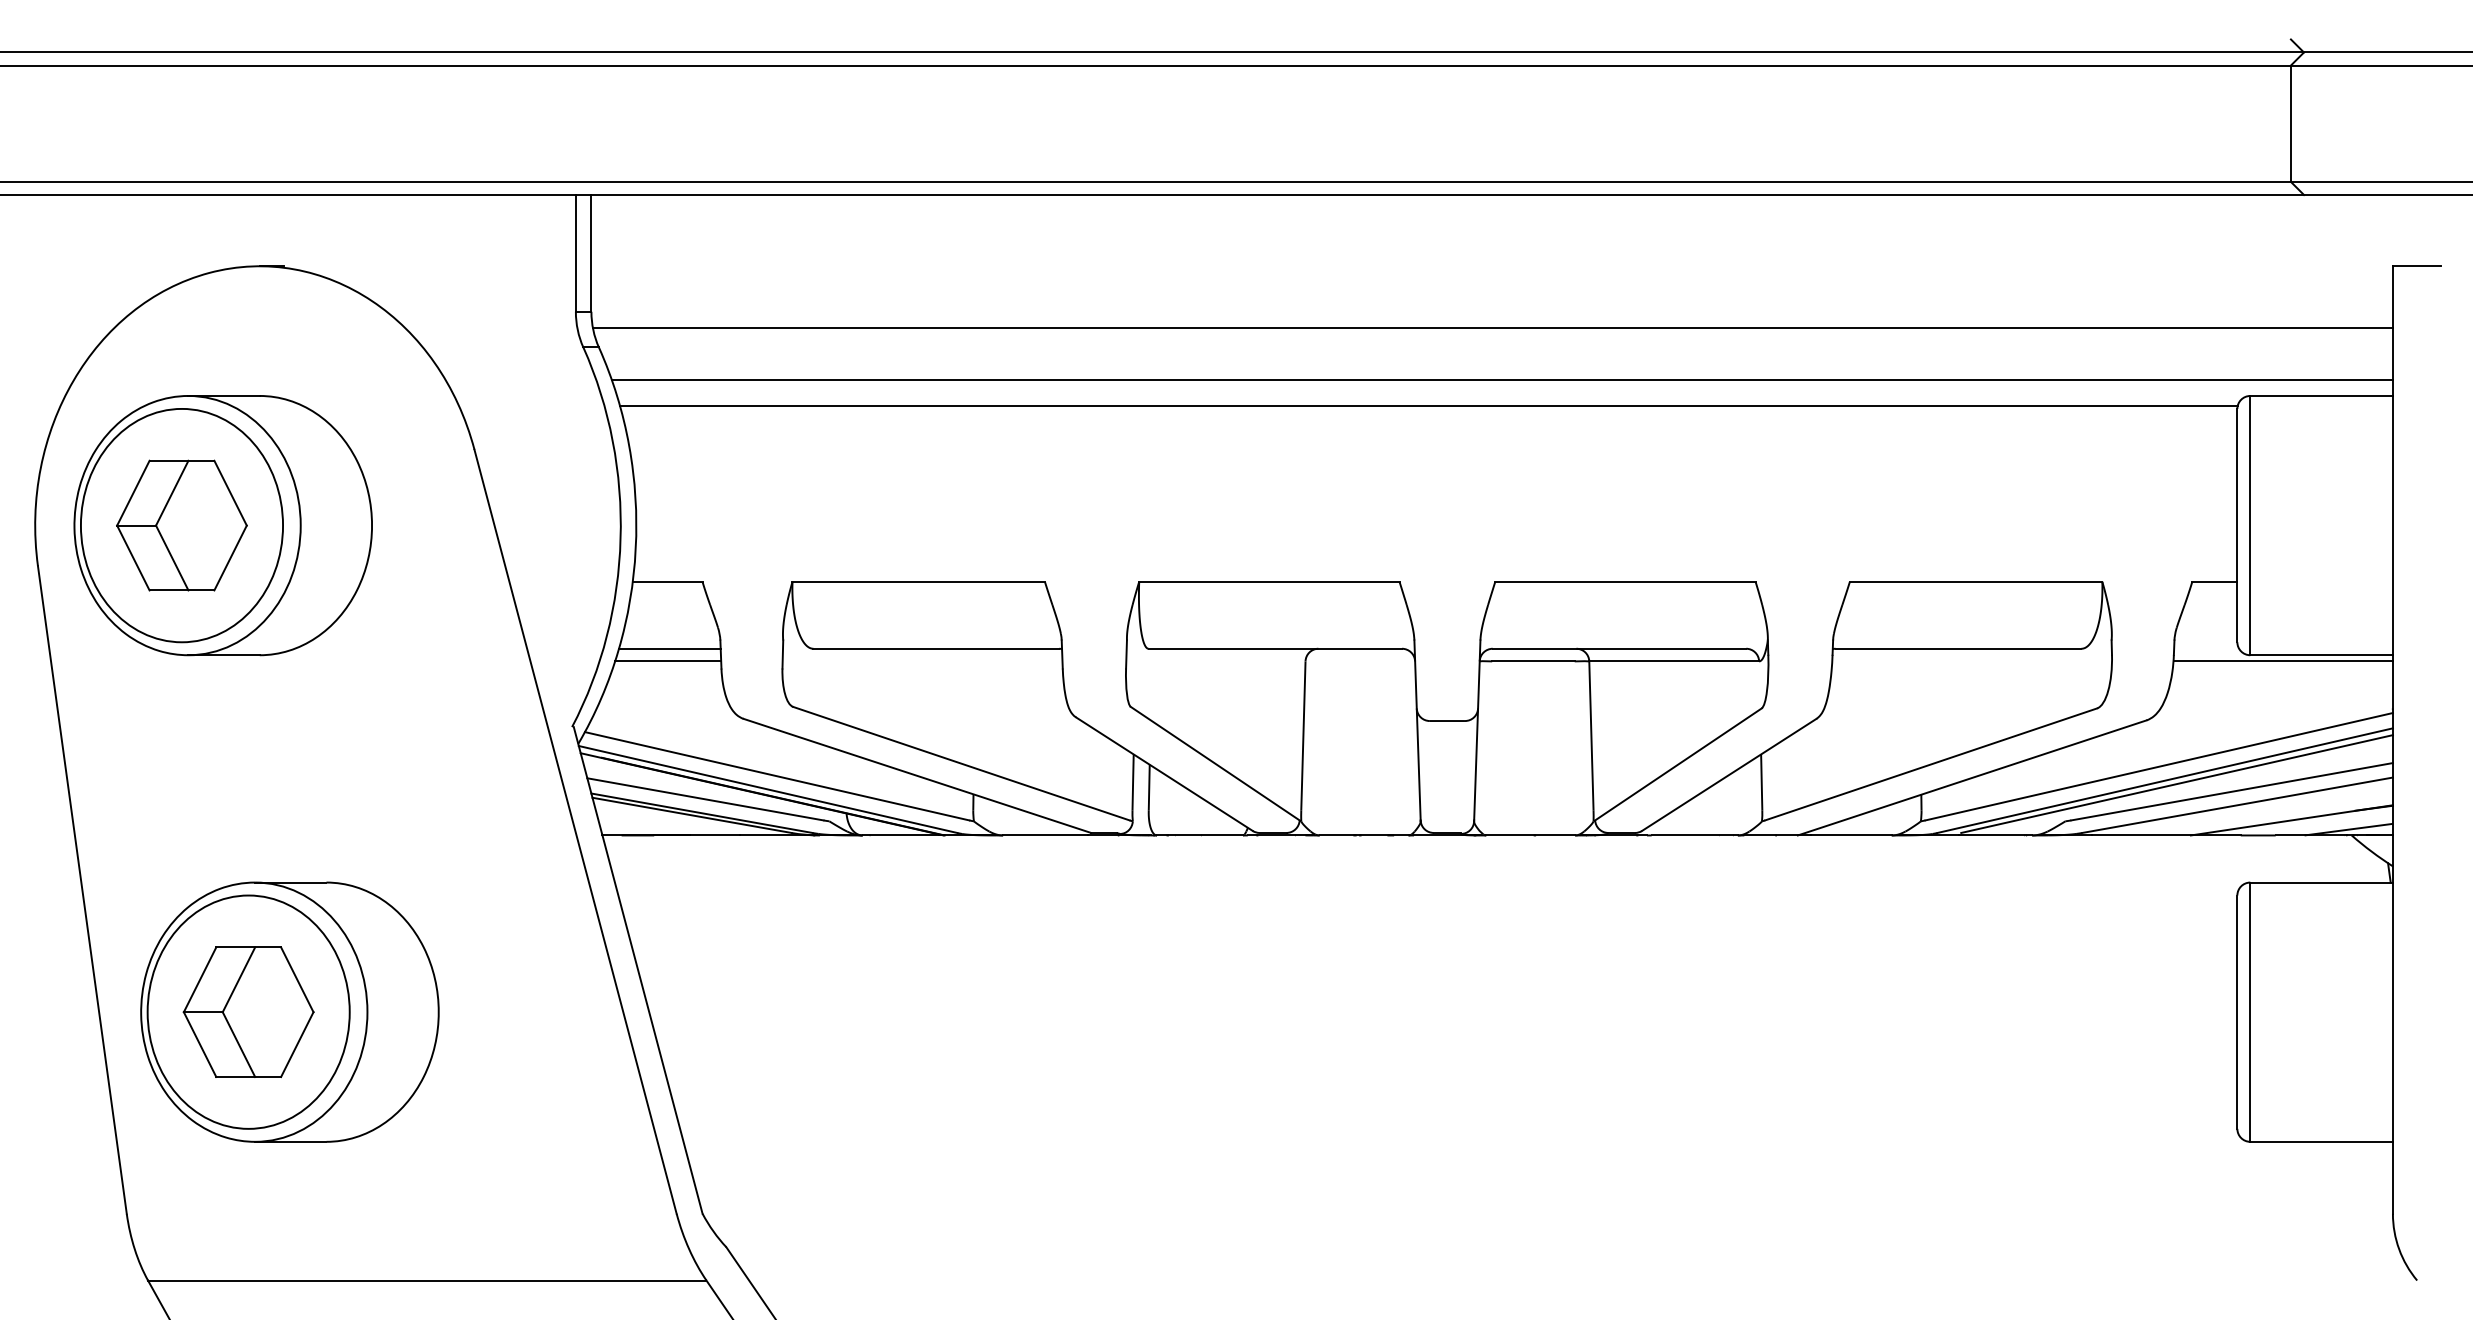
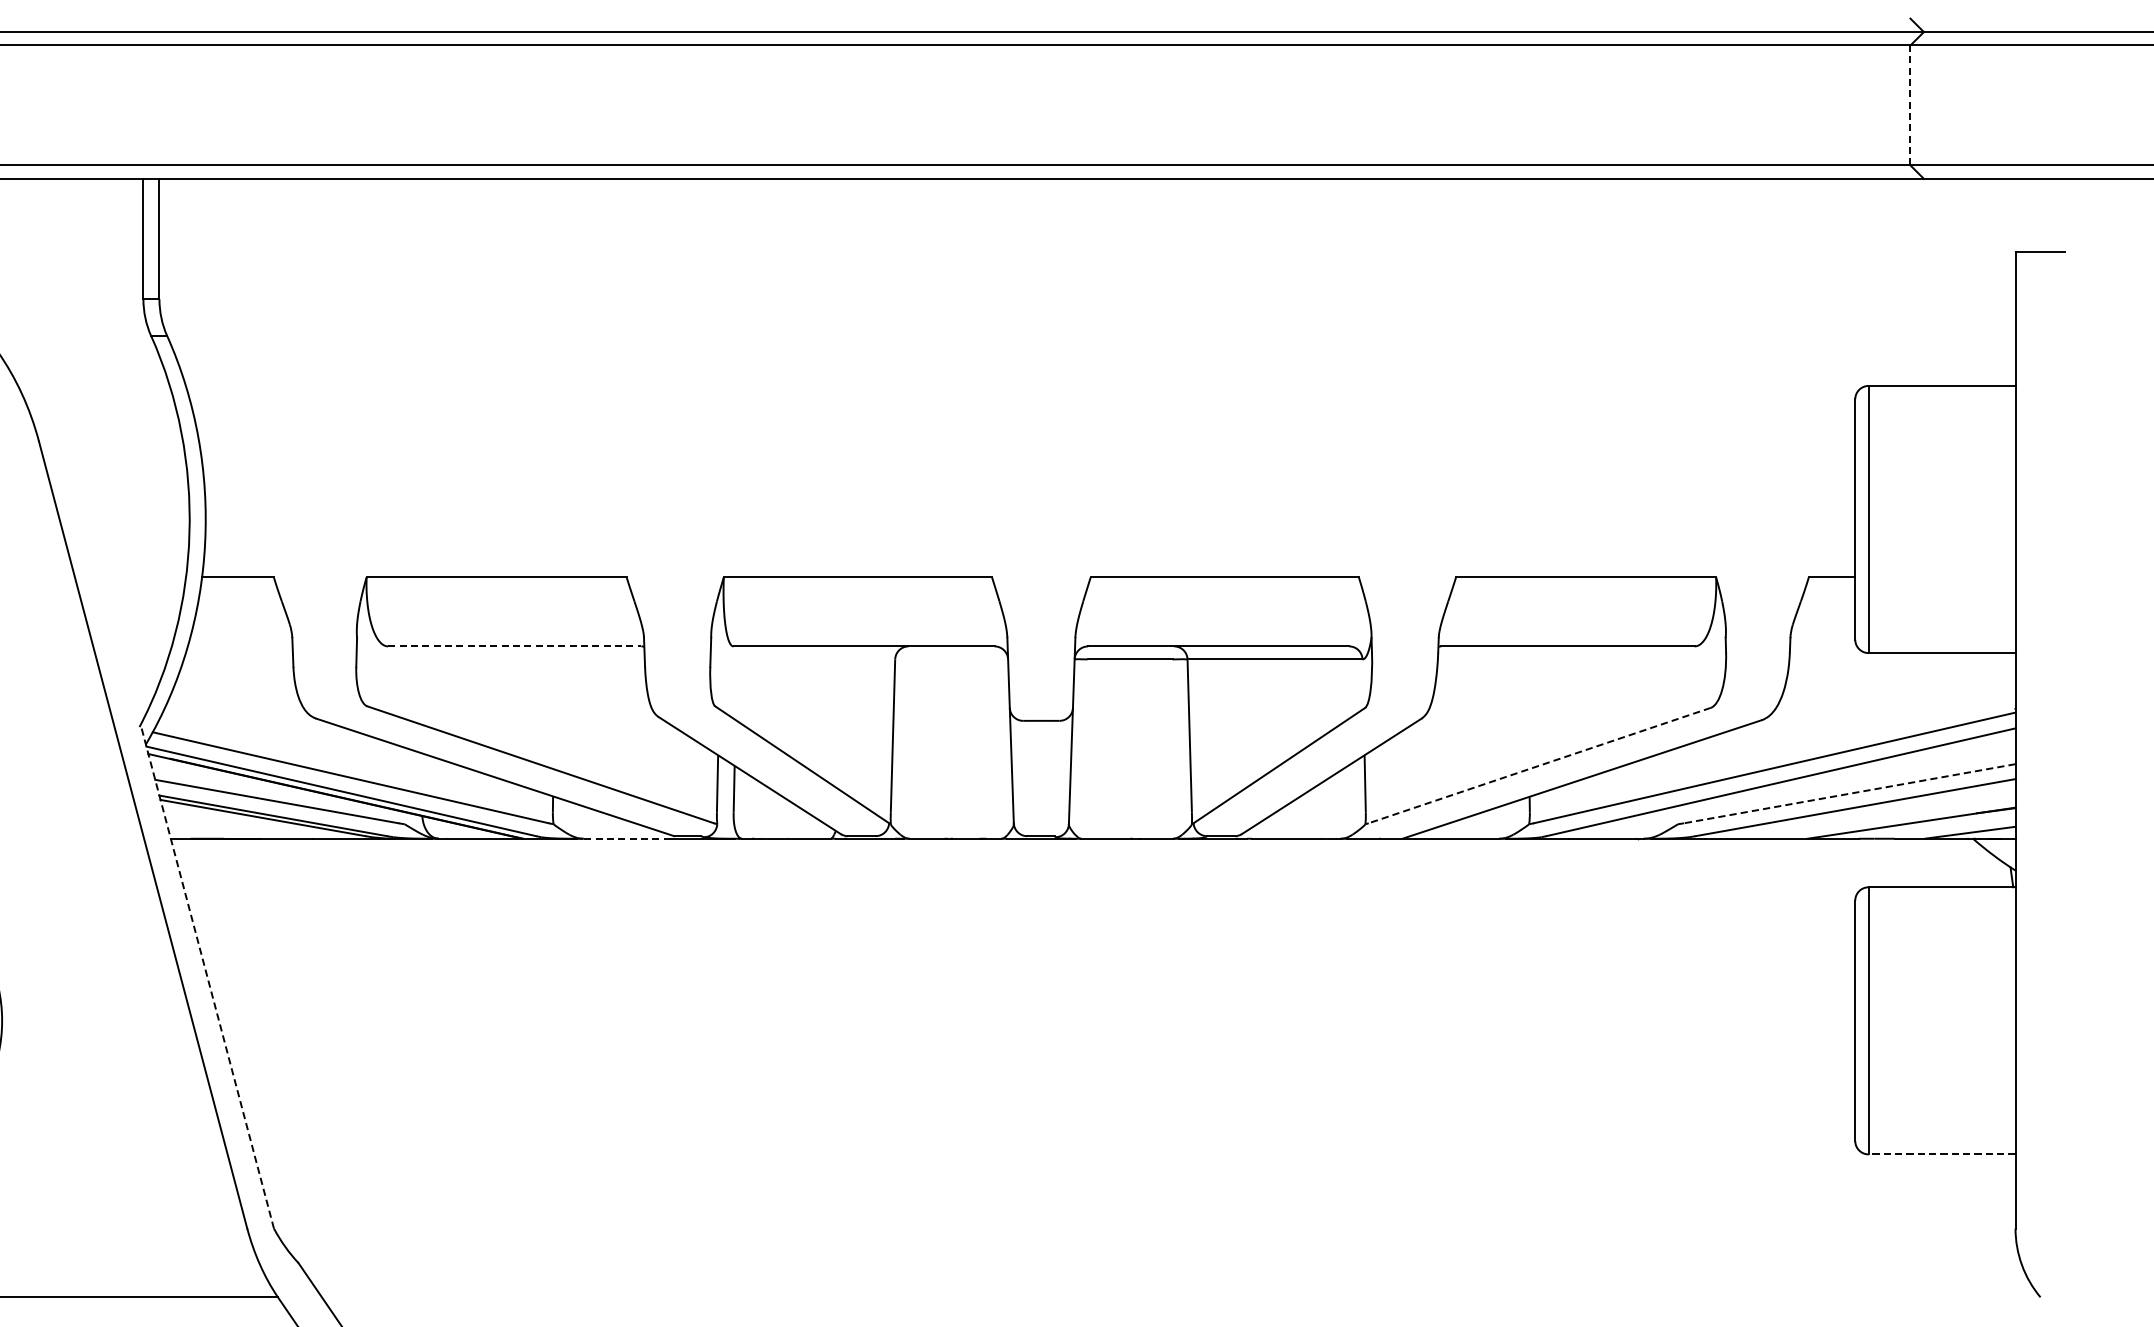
line: (2290, 123) -> (1910, 105), solid -> dashed
line: (1492, 328) -> (1087, 316), removed
line: (1501, 379) -> (1097, 368), removed
line: (1428, 405) -> (1021, 395), removed
line: (669, 648) -> (239, 646), removed
line: (936, 648) -> (514, 646), solid -> dashed
line: (668, 661) -> (238, 659), removed
line: (2282, 661) -> (1901, 659), removed
line: (1930, 764) -> (1539, 765), solid -> dashed
line: (2176, 783) -> (1792, 785), removed
line: (2231, 791) -> (1849, 793), solid -> dashed
line: (1044, 835) -> (626, 838), solid -> dashed
line: (638, 970) -> (207, 977), solid -> dashed
line: (2321, 1141) -> (1941, 1154), solid -> dashed

